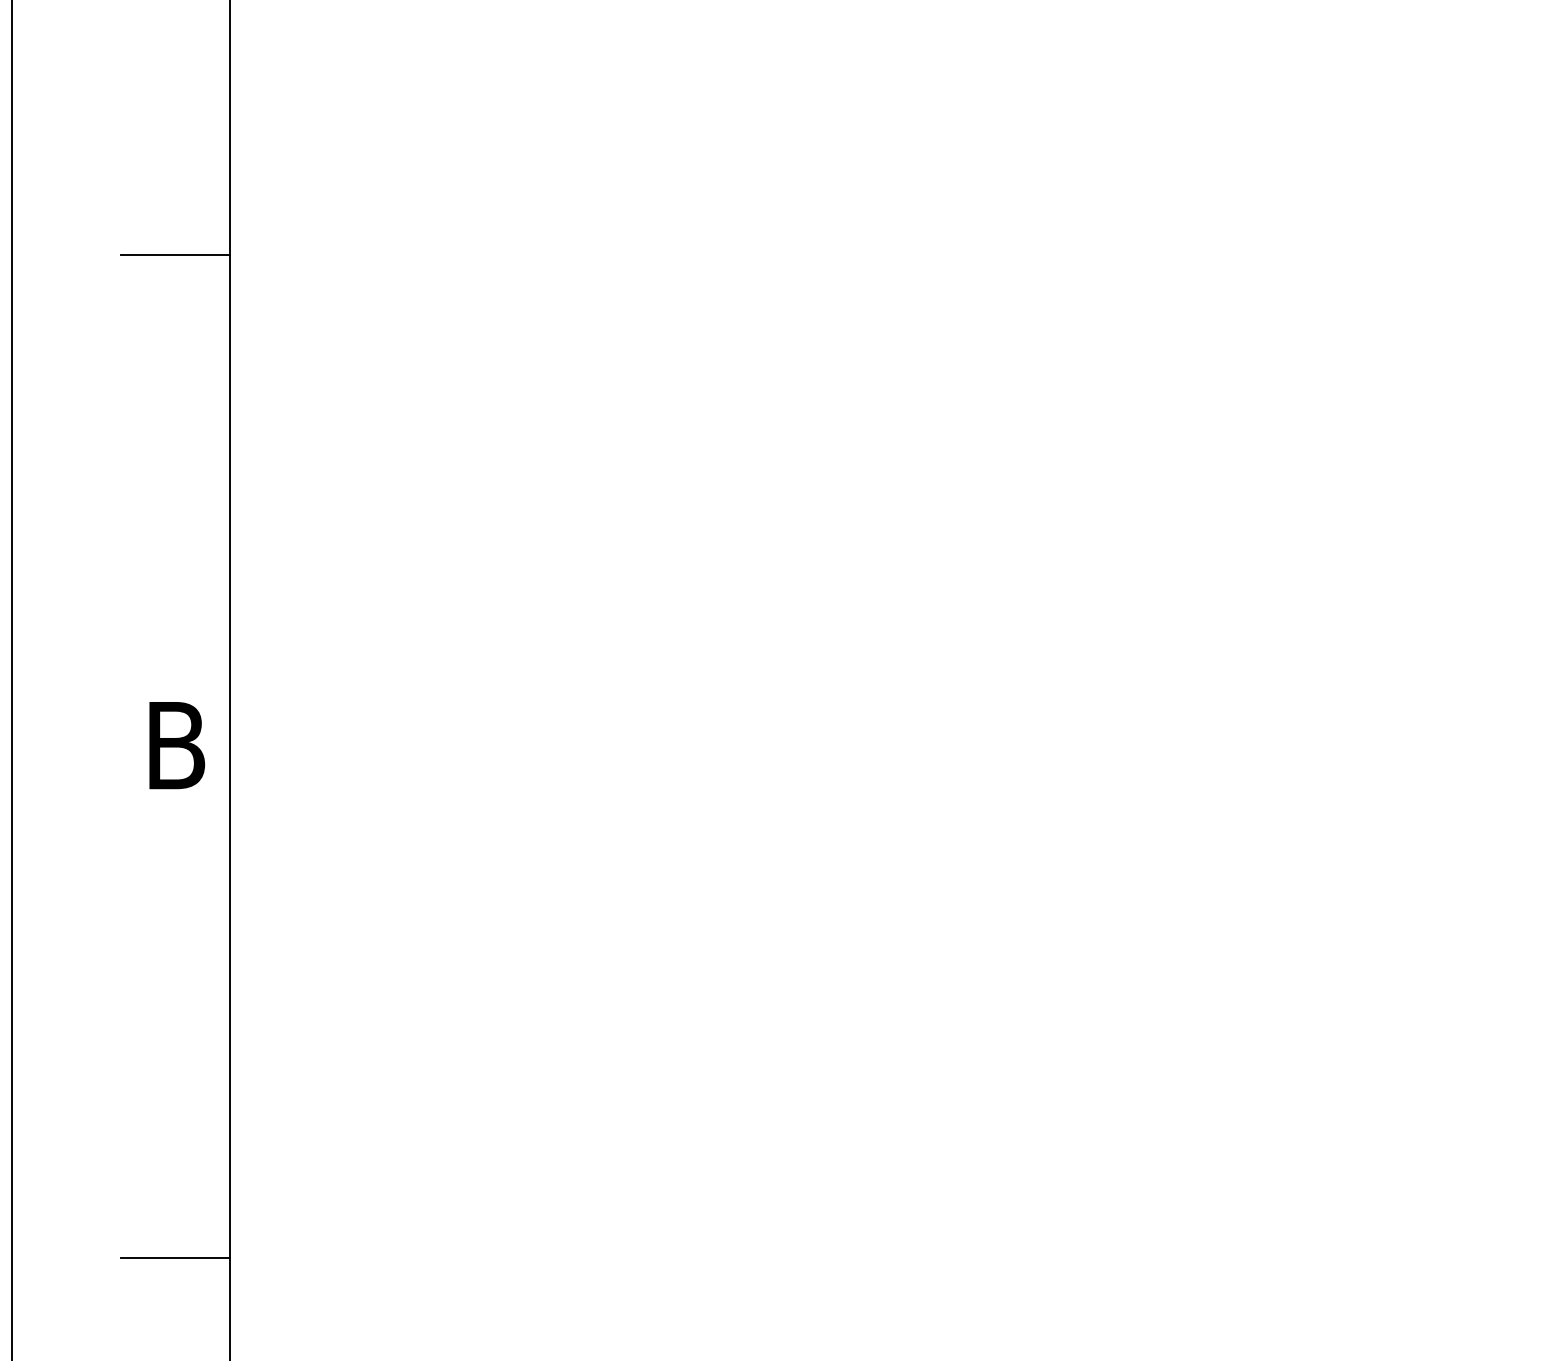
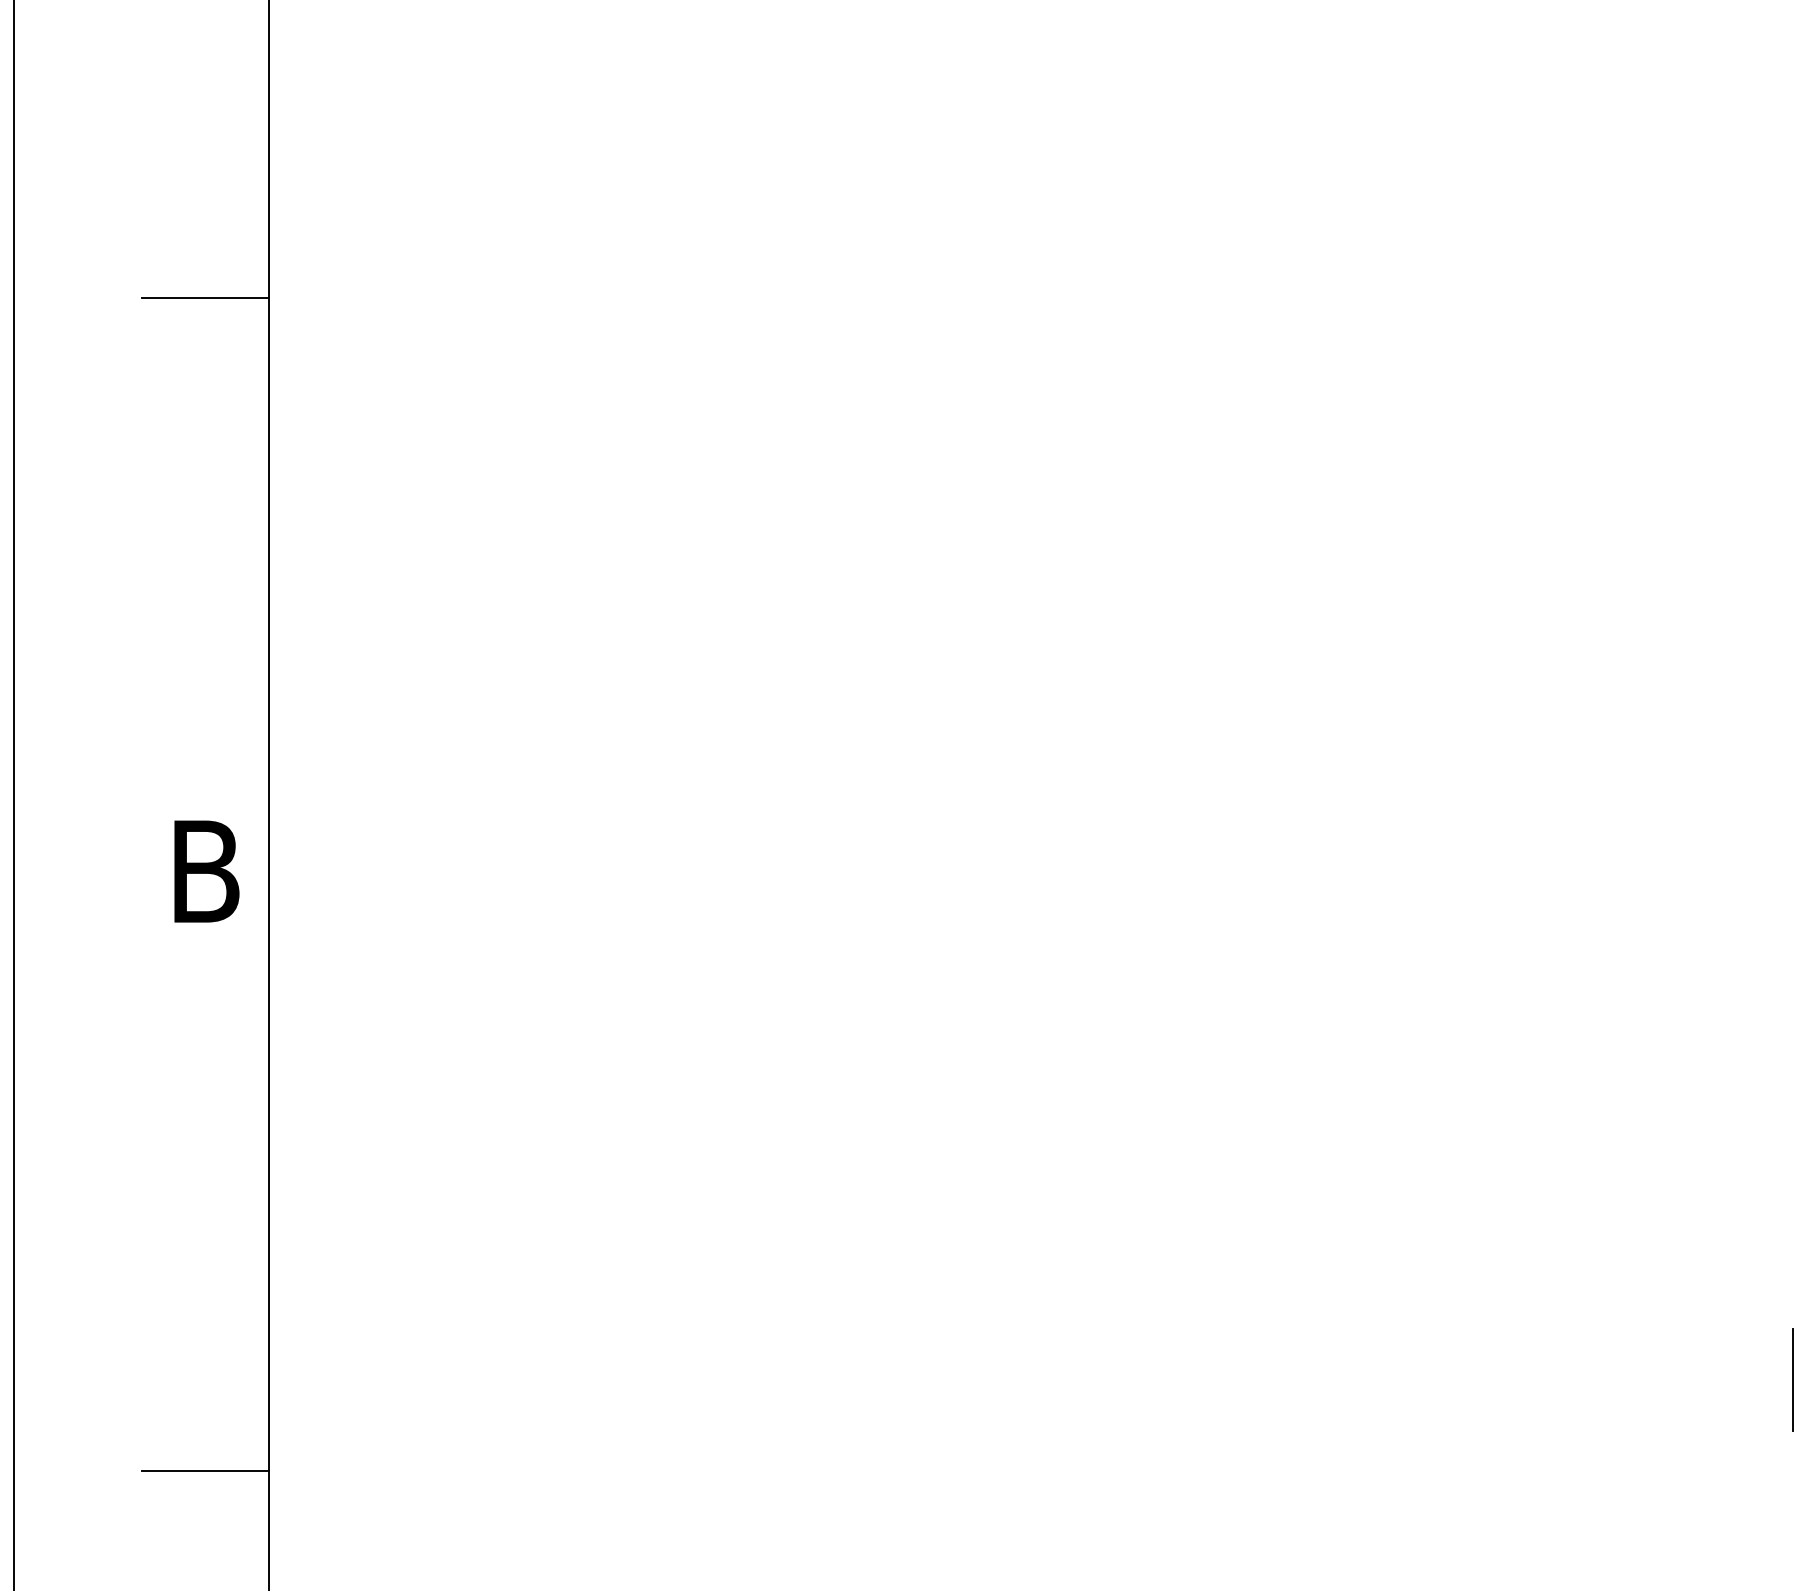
line: (1533, 1179) -> (1792, 1379), added

